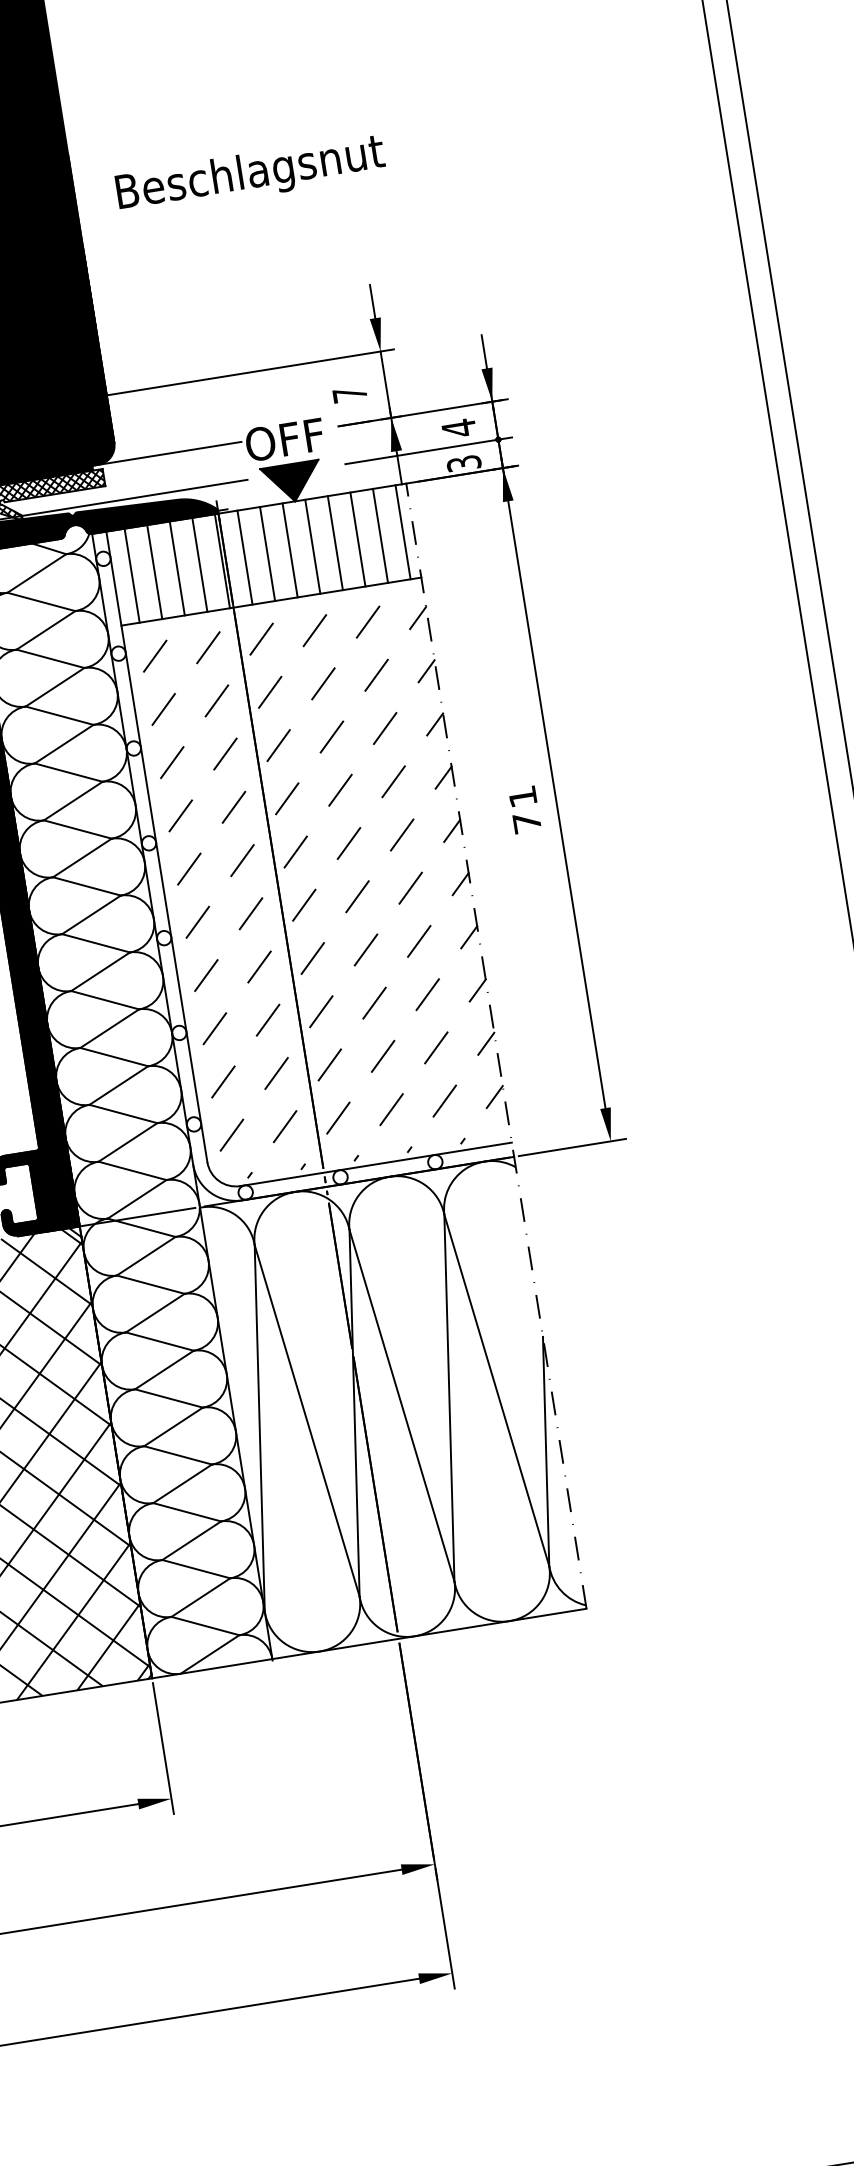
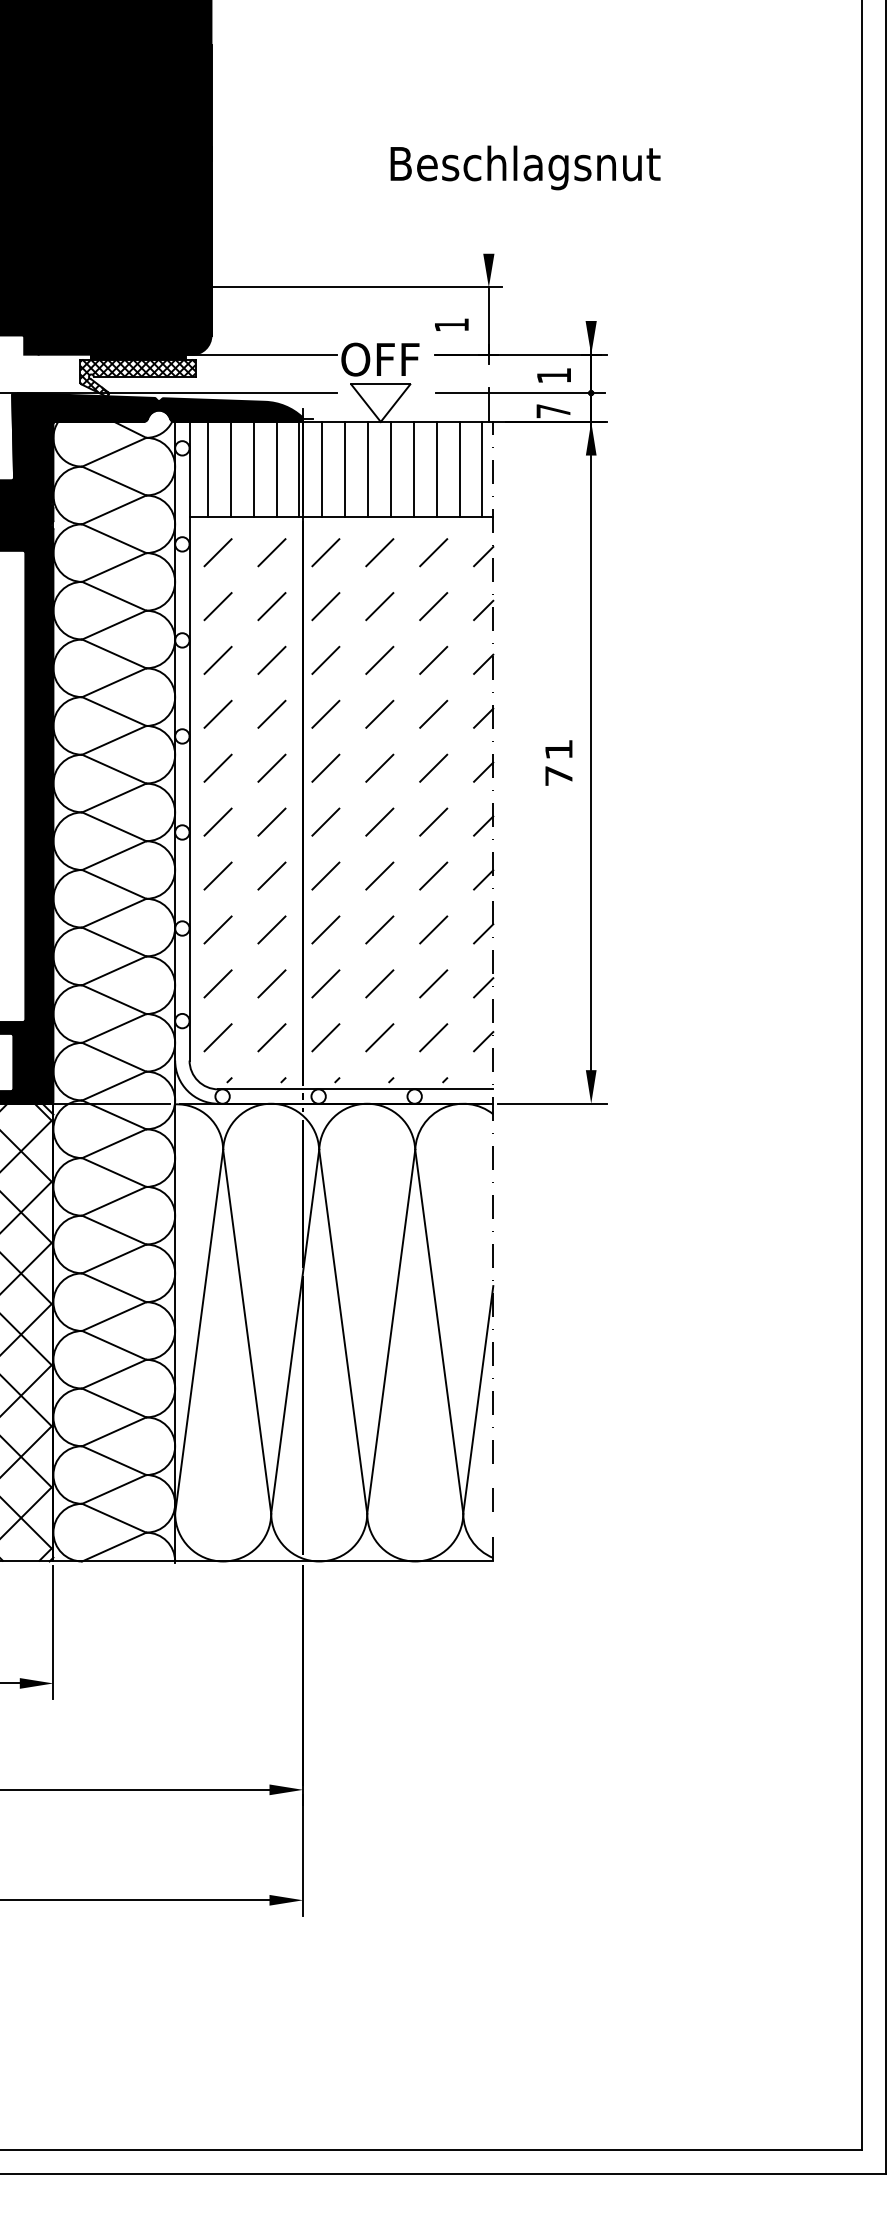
text: (250, 174) -> (525, 167), moved
line: (372, 301) -> (488, 236), removed
line: (484, 352) -> (591, 304), removed
text: (349, 393) -> (451, 324), 7 -> 1
text: (458, 428) -> (553, 375), 4 -> 1
fill: (393, 434) -> (488, 371), removed
text: (464, 463) -> (553, 411), 3 -> 7
fill: (291, 482) -> (380, 402), removed

